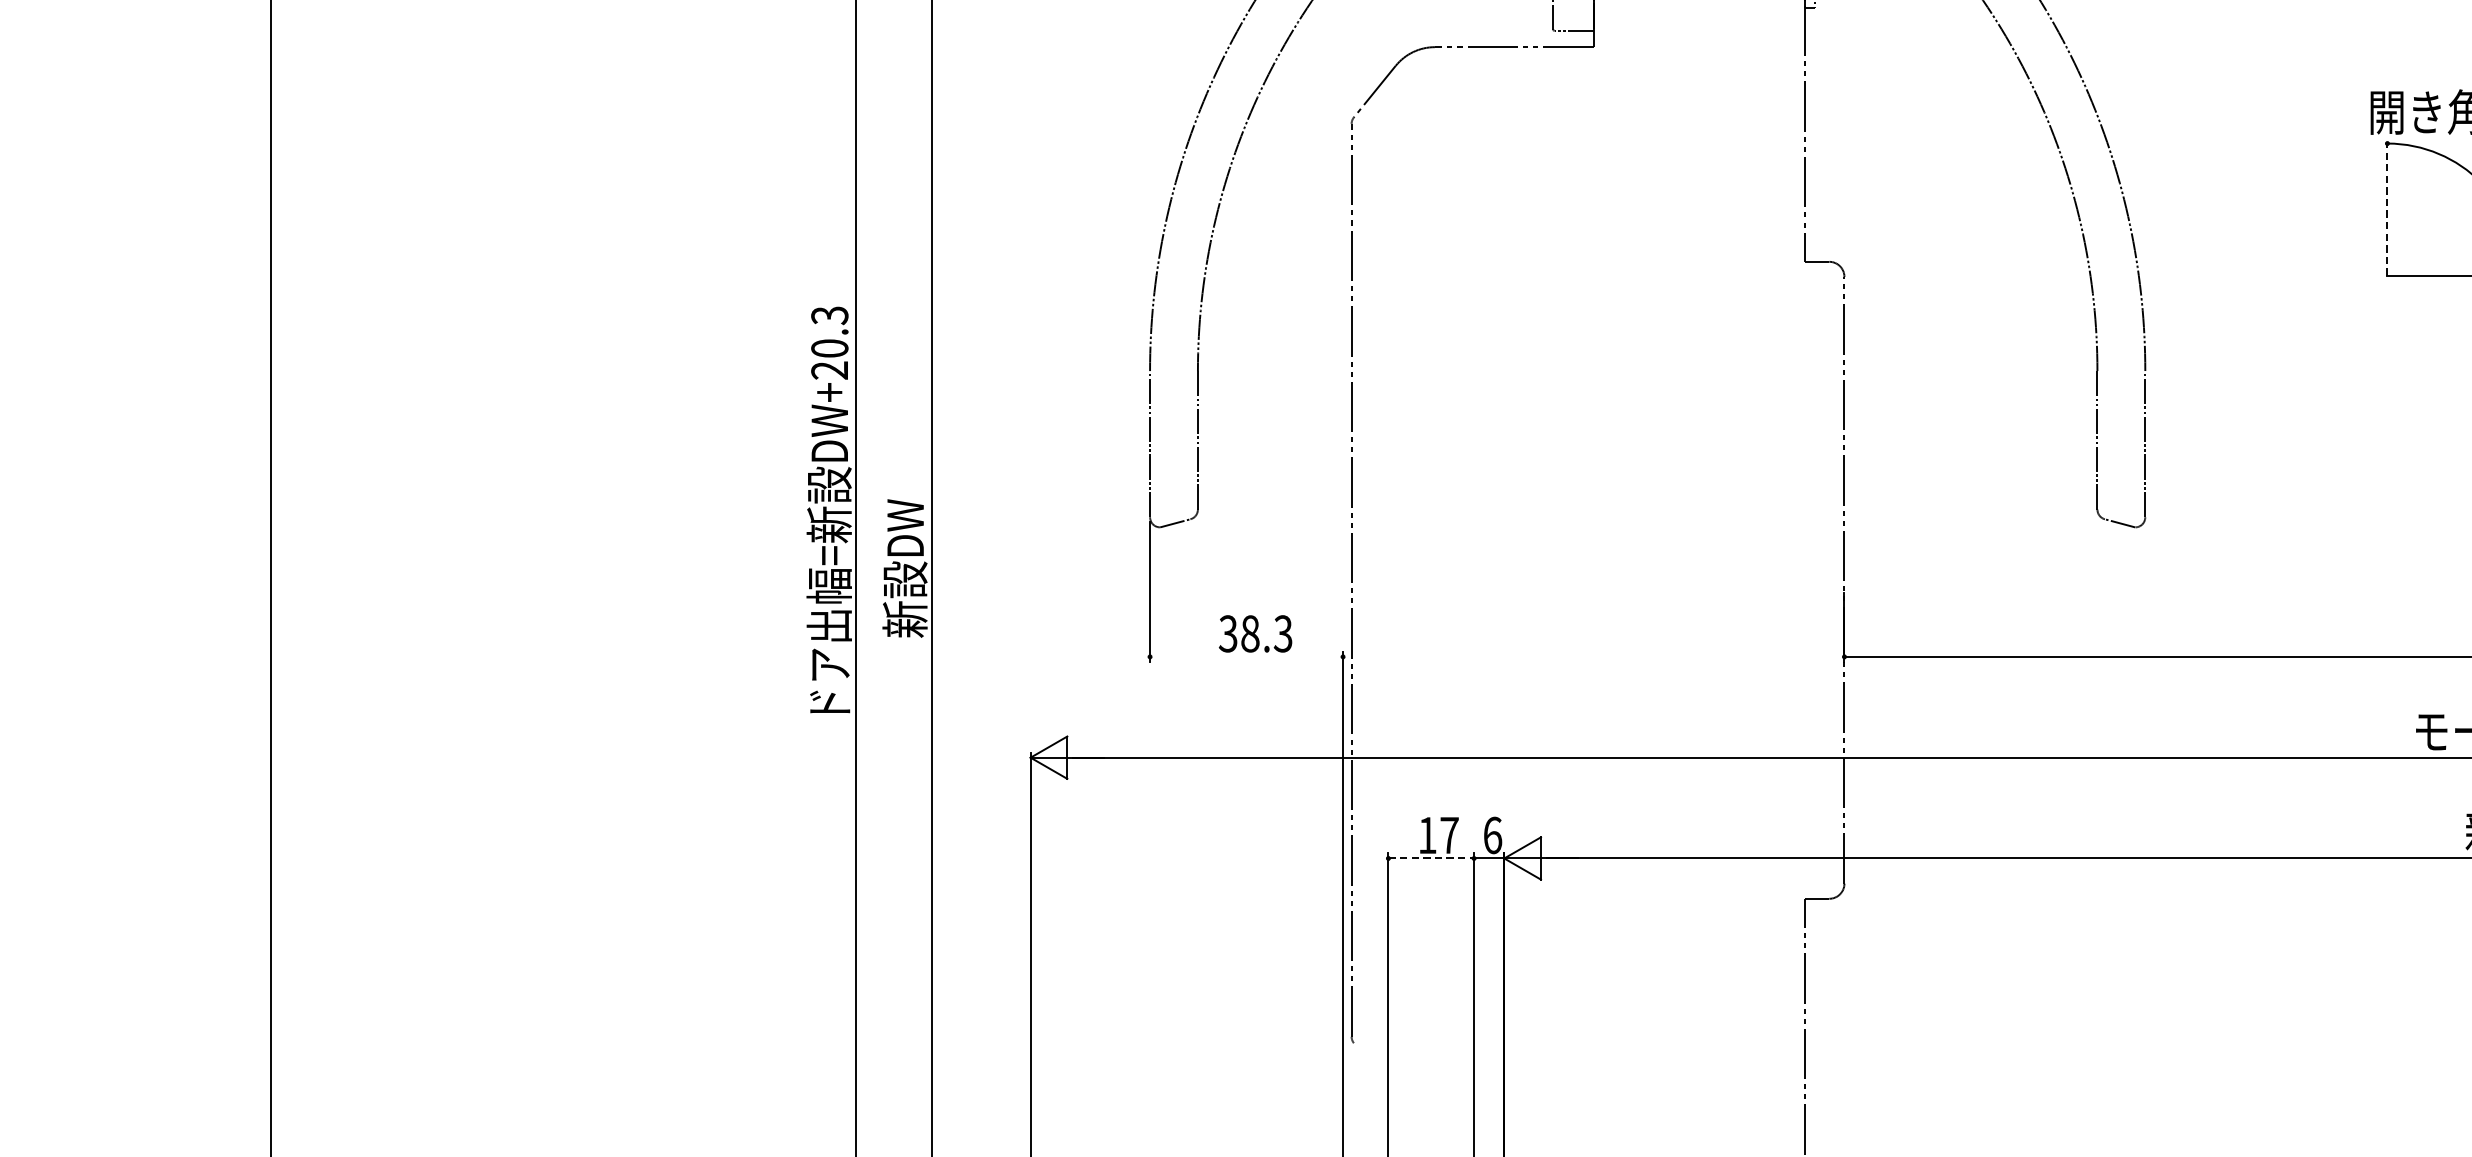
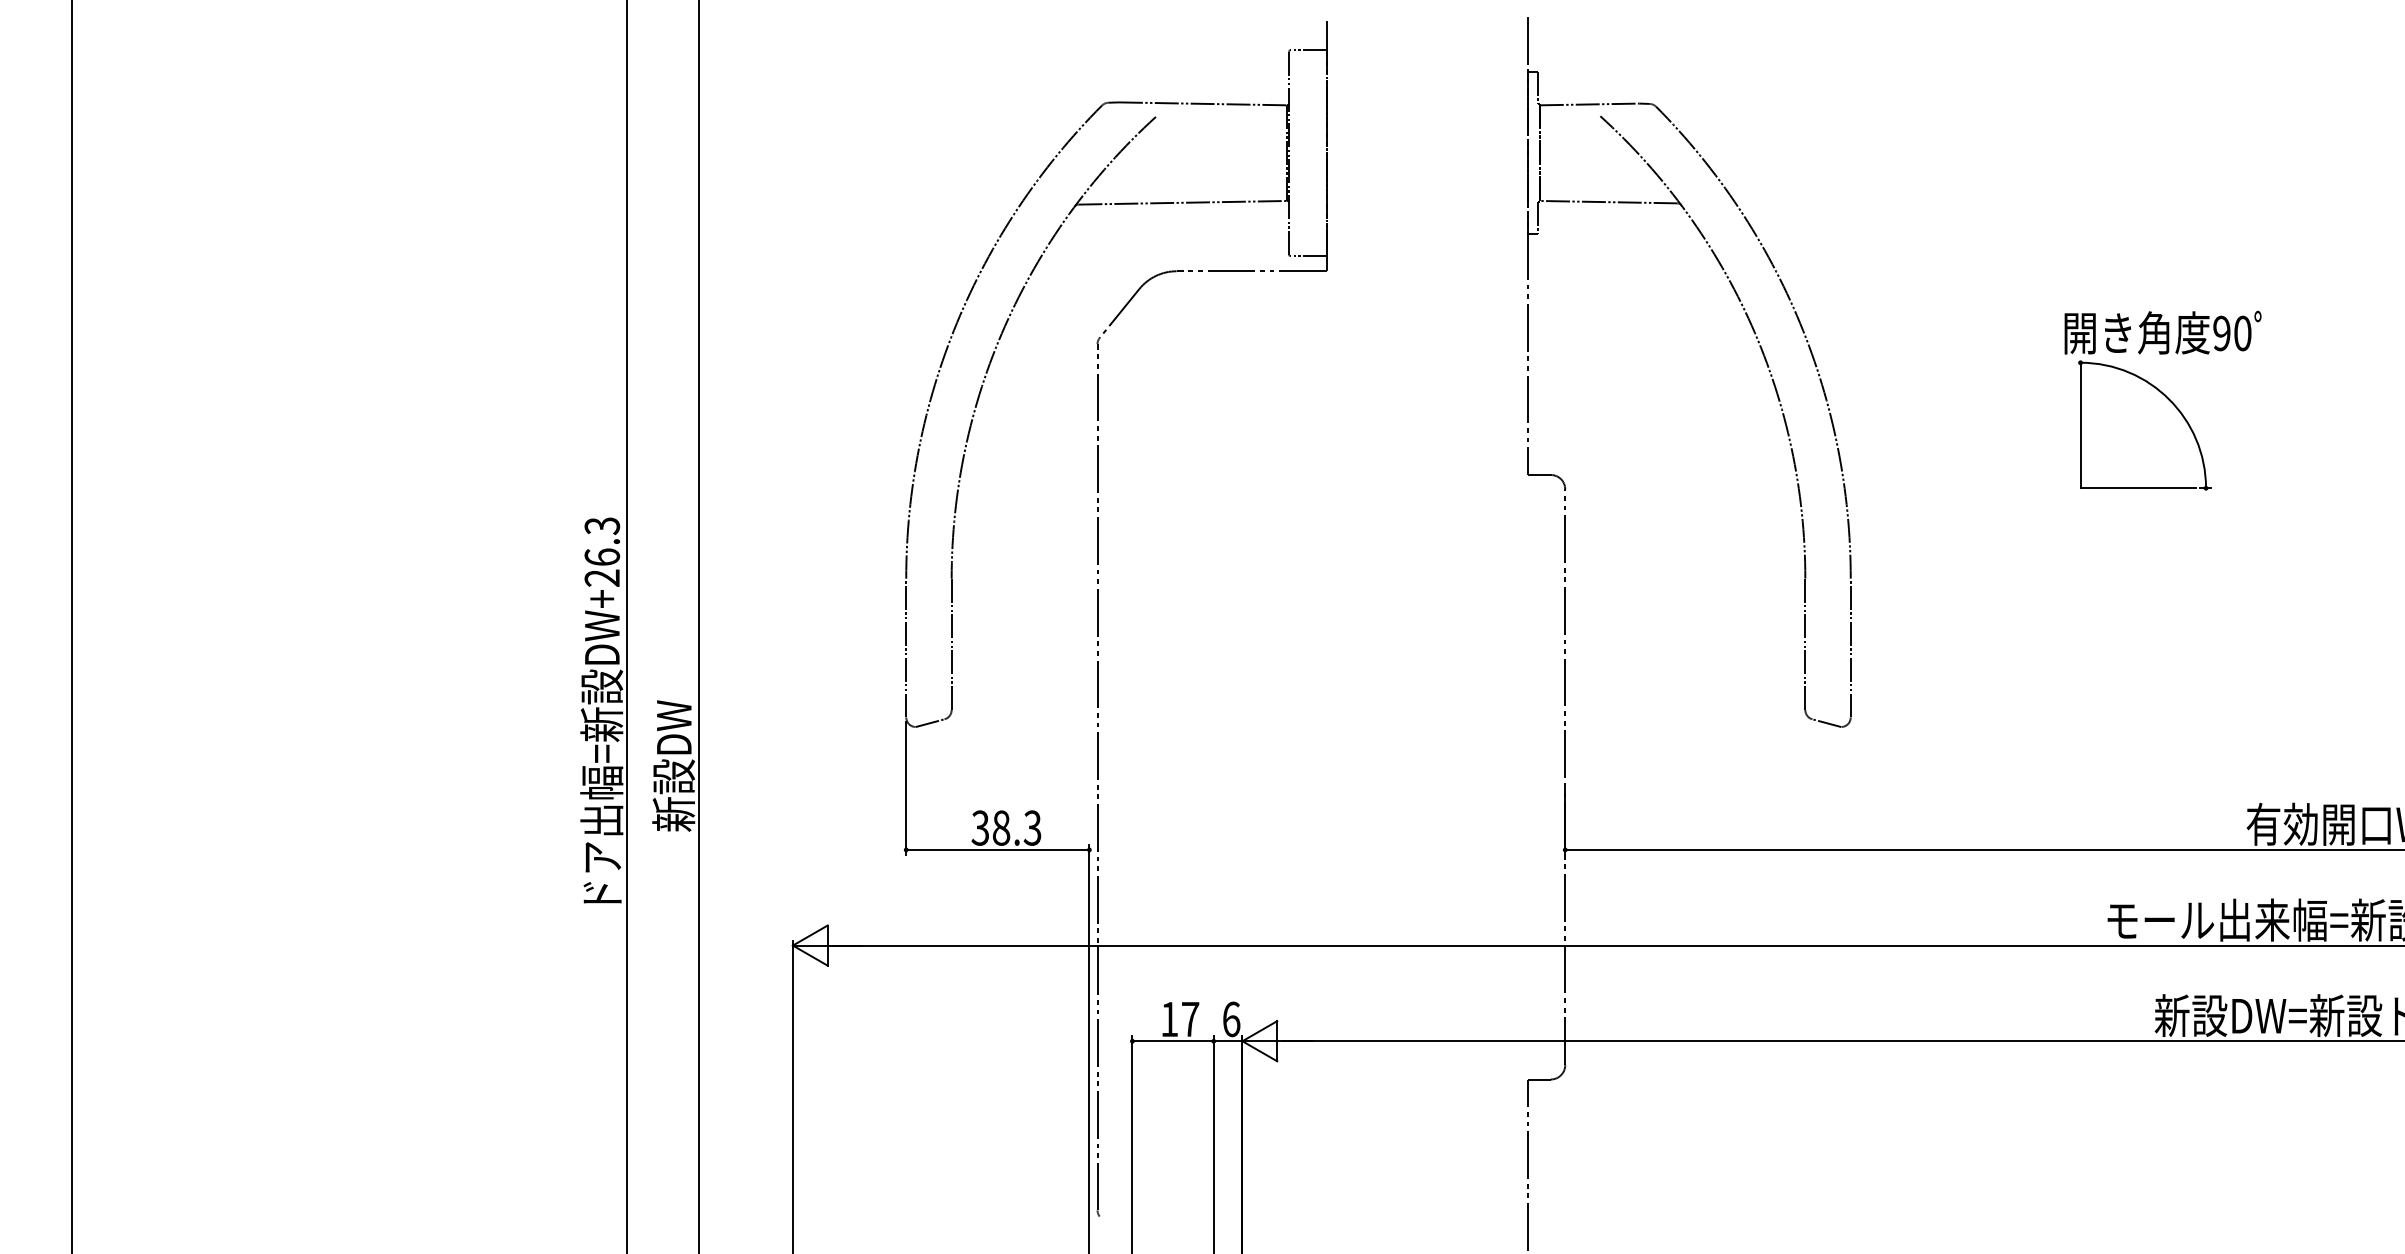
line: (2387, 208) -> (2080, 424), dashed -> solid
text: (830, 347) -> (602, 556), DW+20.3 -> DW+26.3
line: (1246, 656) -> (997, 849), added
line: (1431, 858) -> (1173, 1041), dashed -> solid

